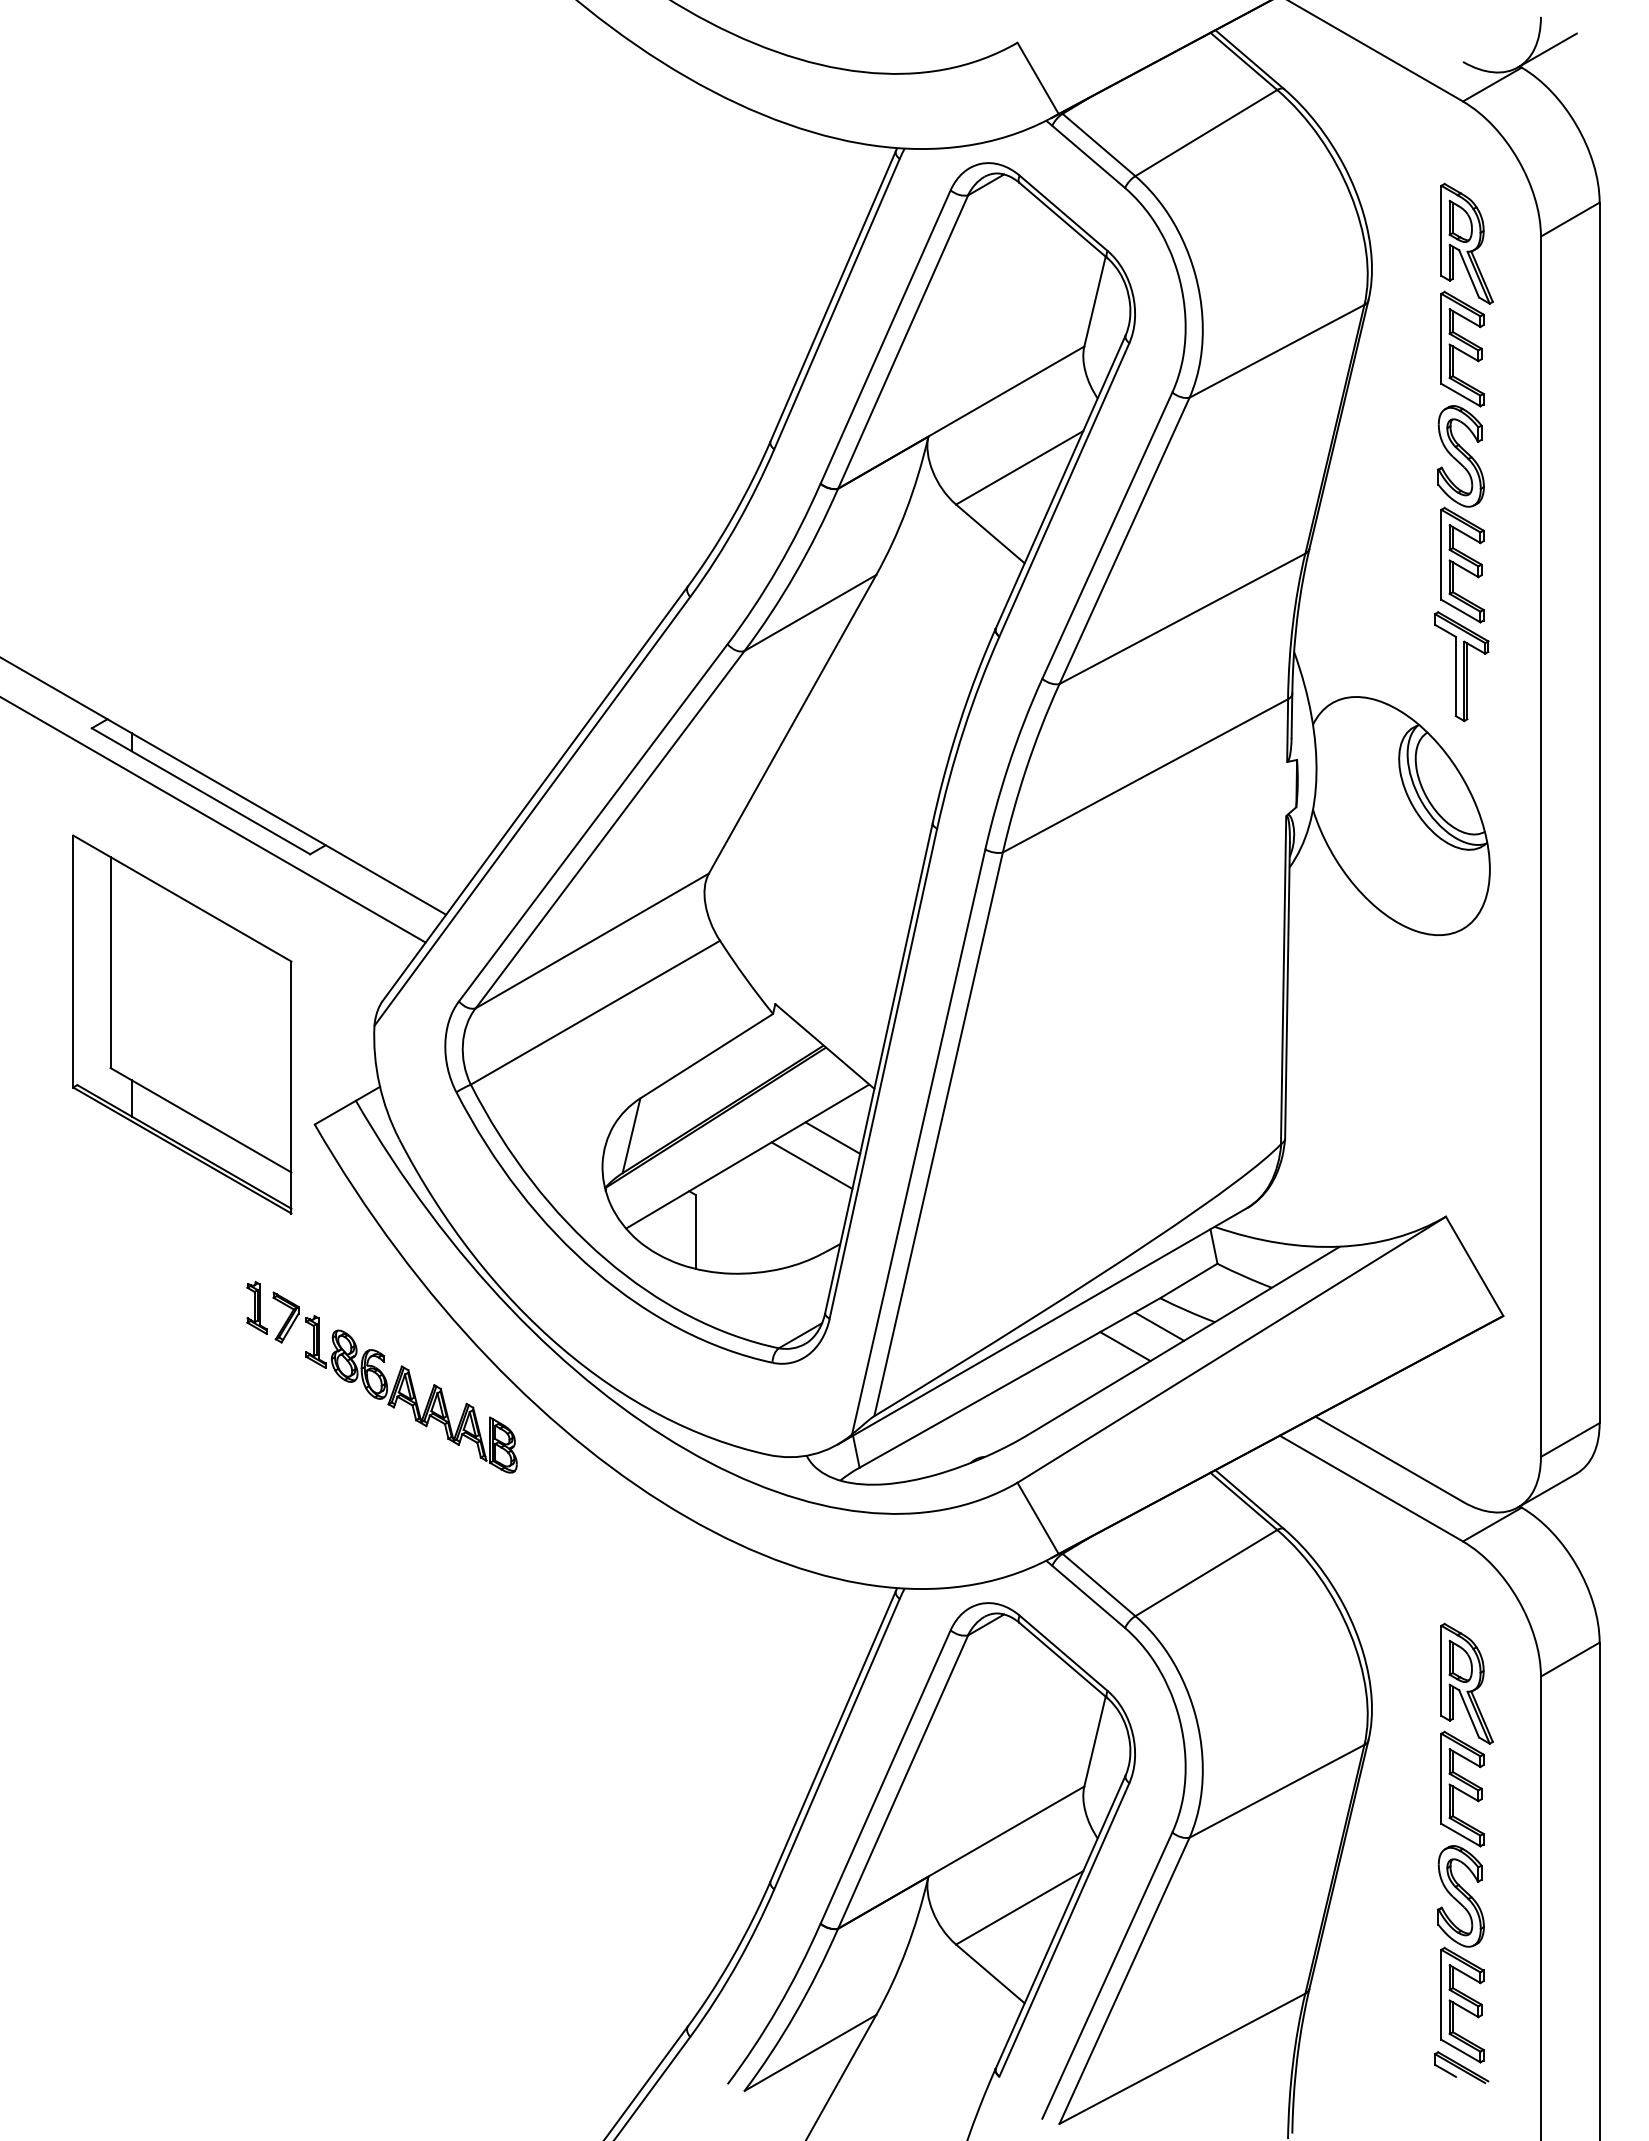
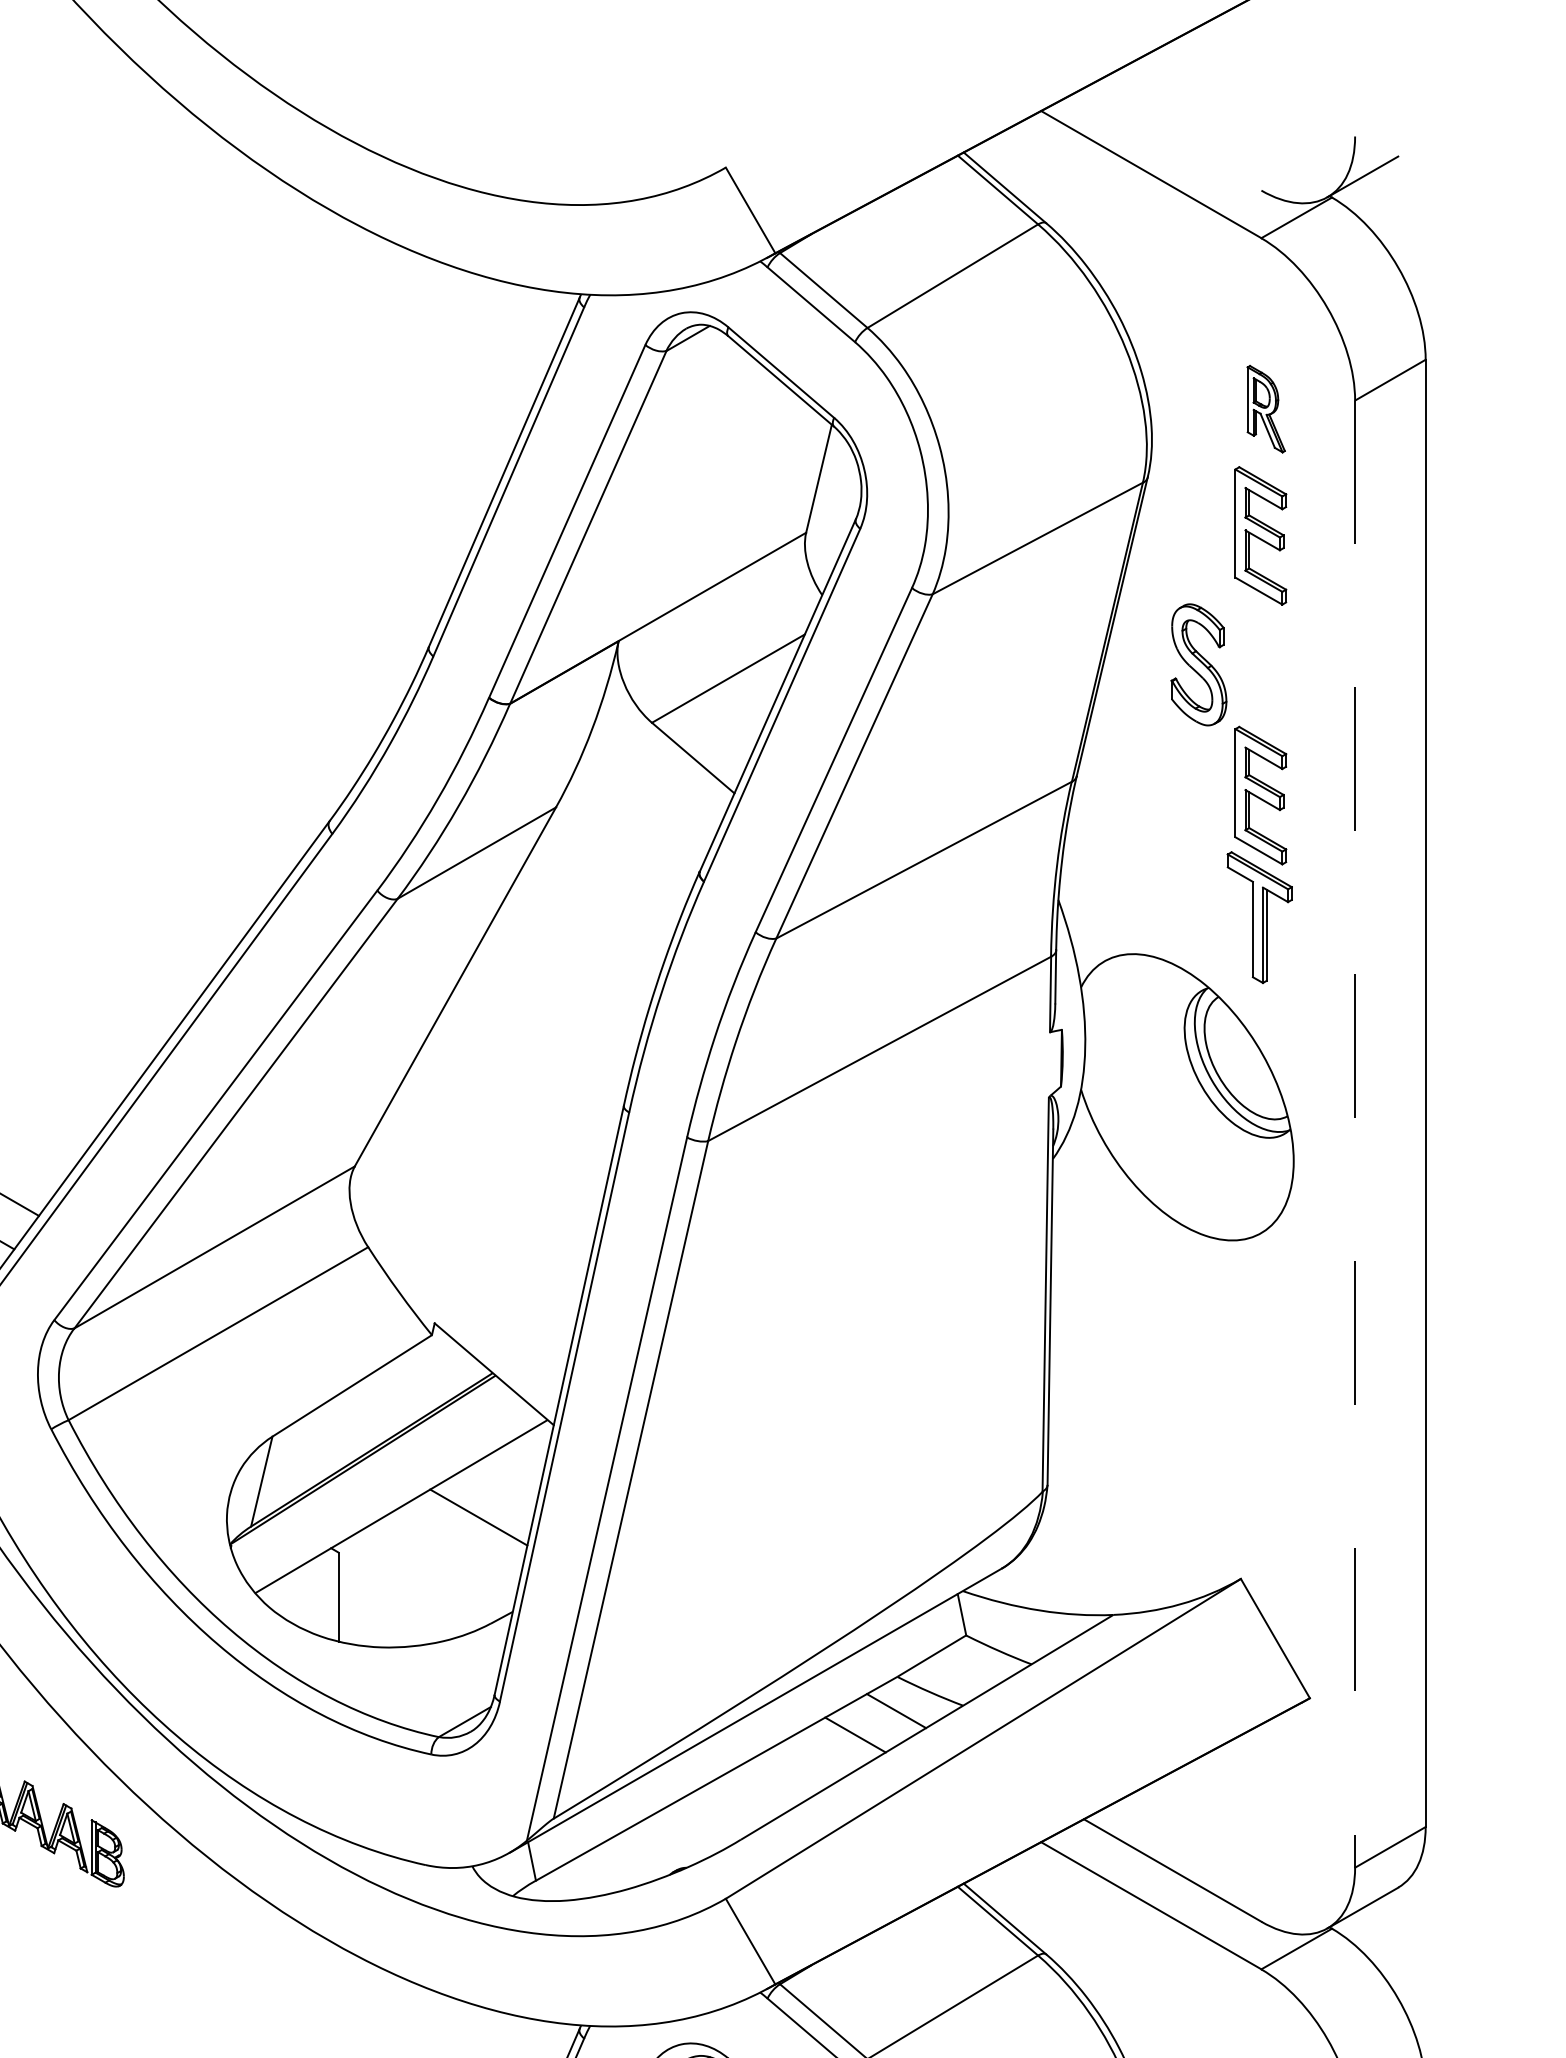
part: (1466, 243) -> (1265, 408), size x0.6
part: (1460, 456) -> (1198, 664), moved
line: (1541, 847) -> (1355, 1135), solid -> dashed
line: (832, 1137) -> (503, 1483), removed

